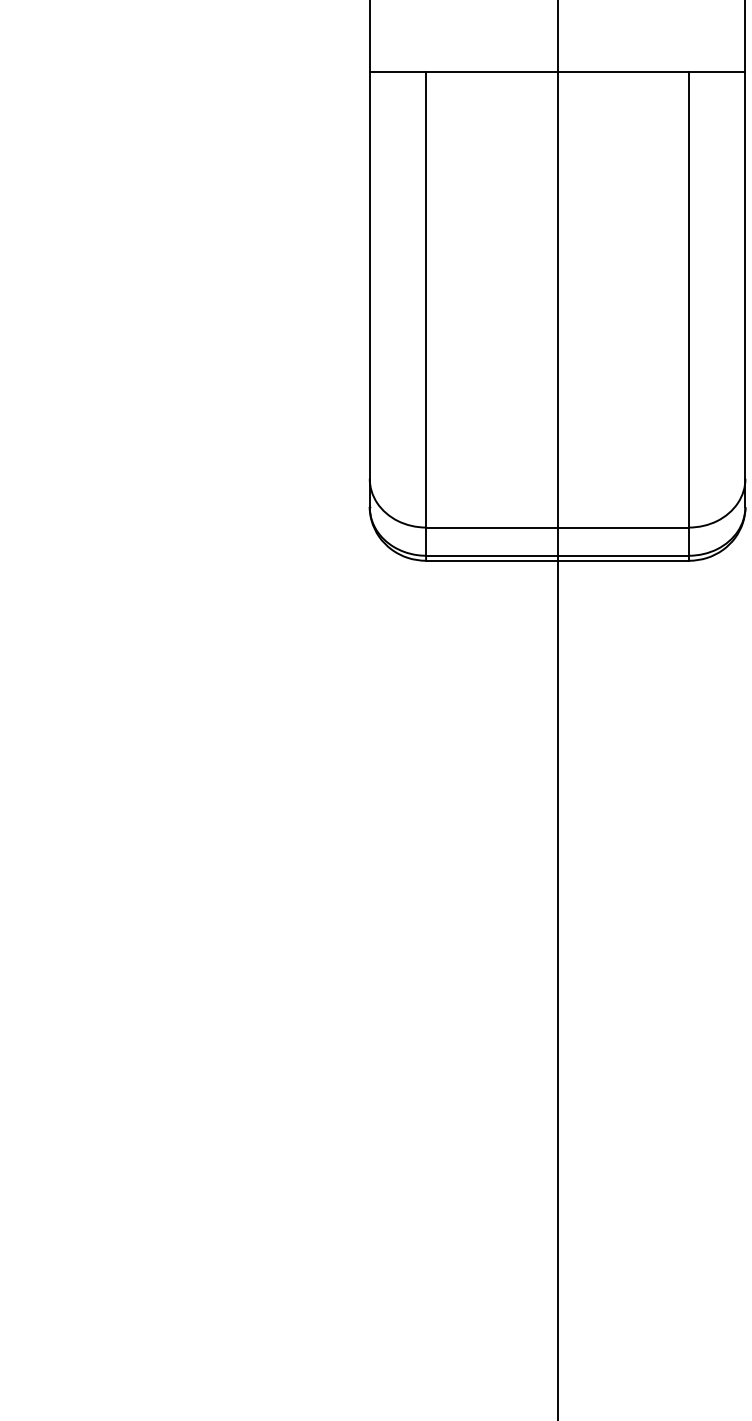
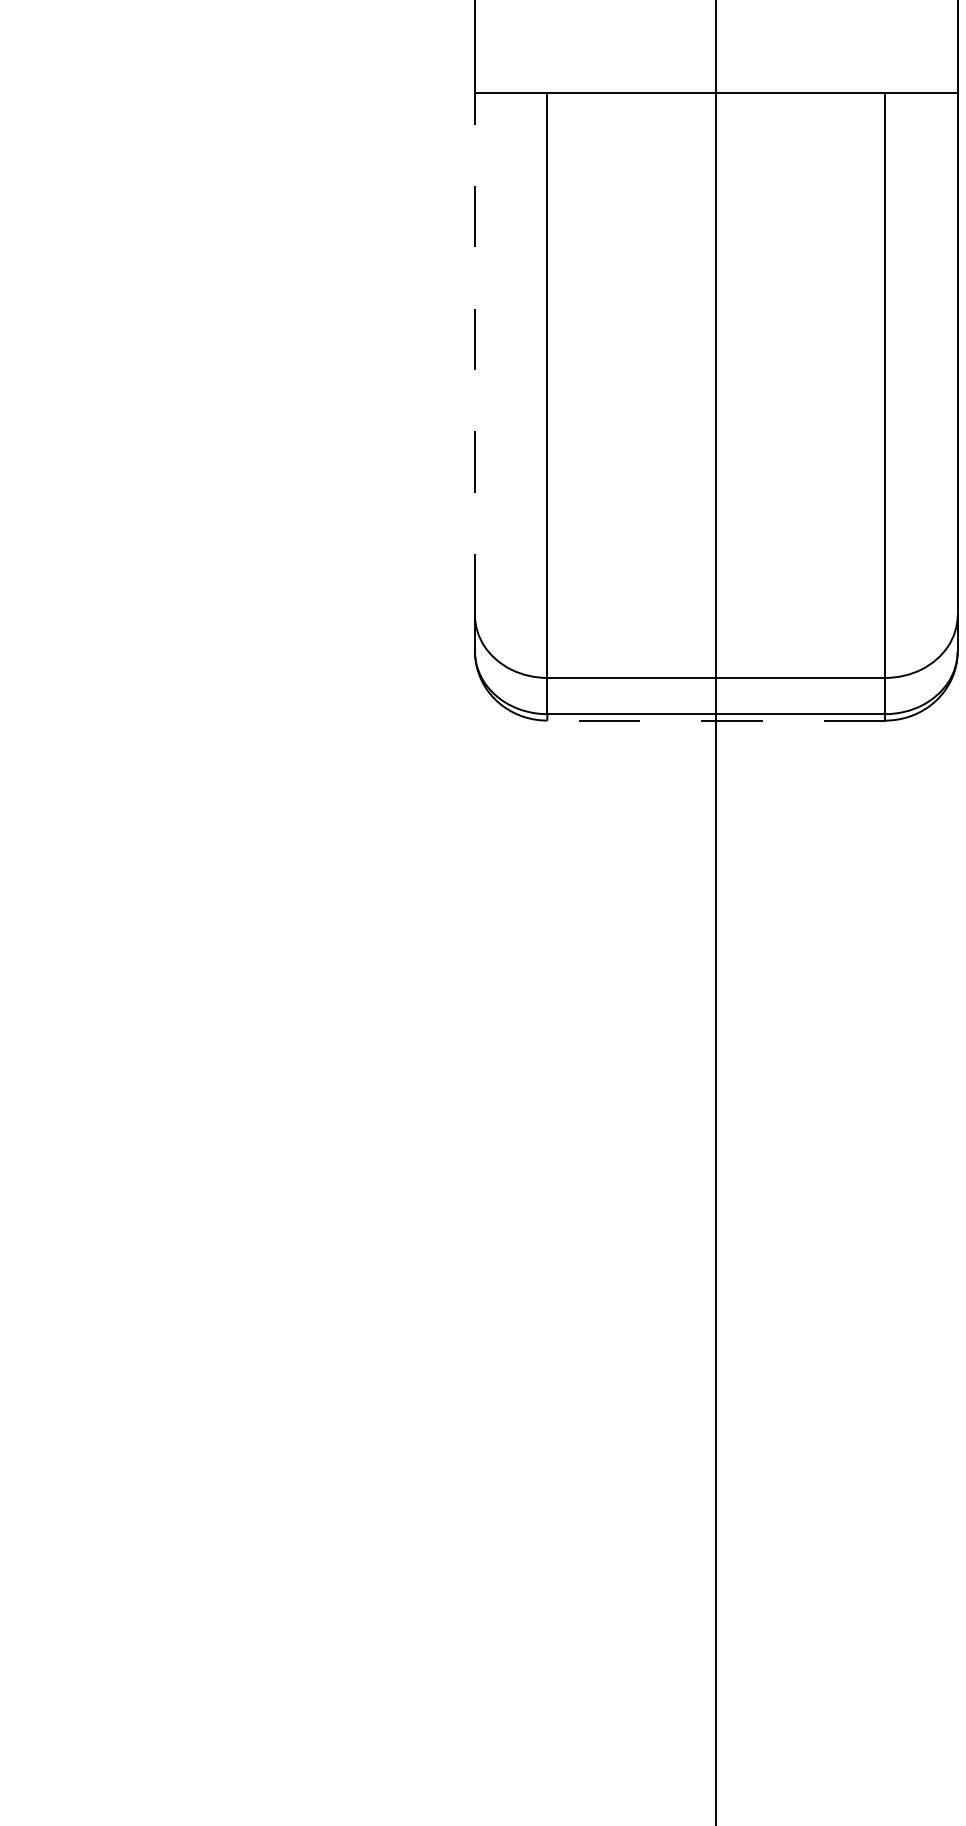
line: (369, 275) -> (474, 353), solid -> dashed
line: (557, 560) -> (716, 720), solid -> dashed

